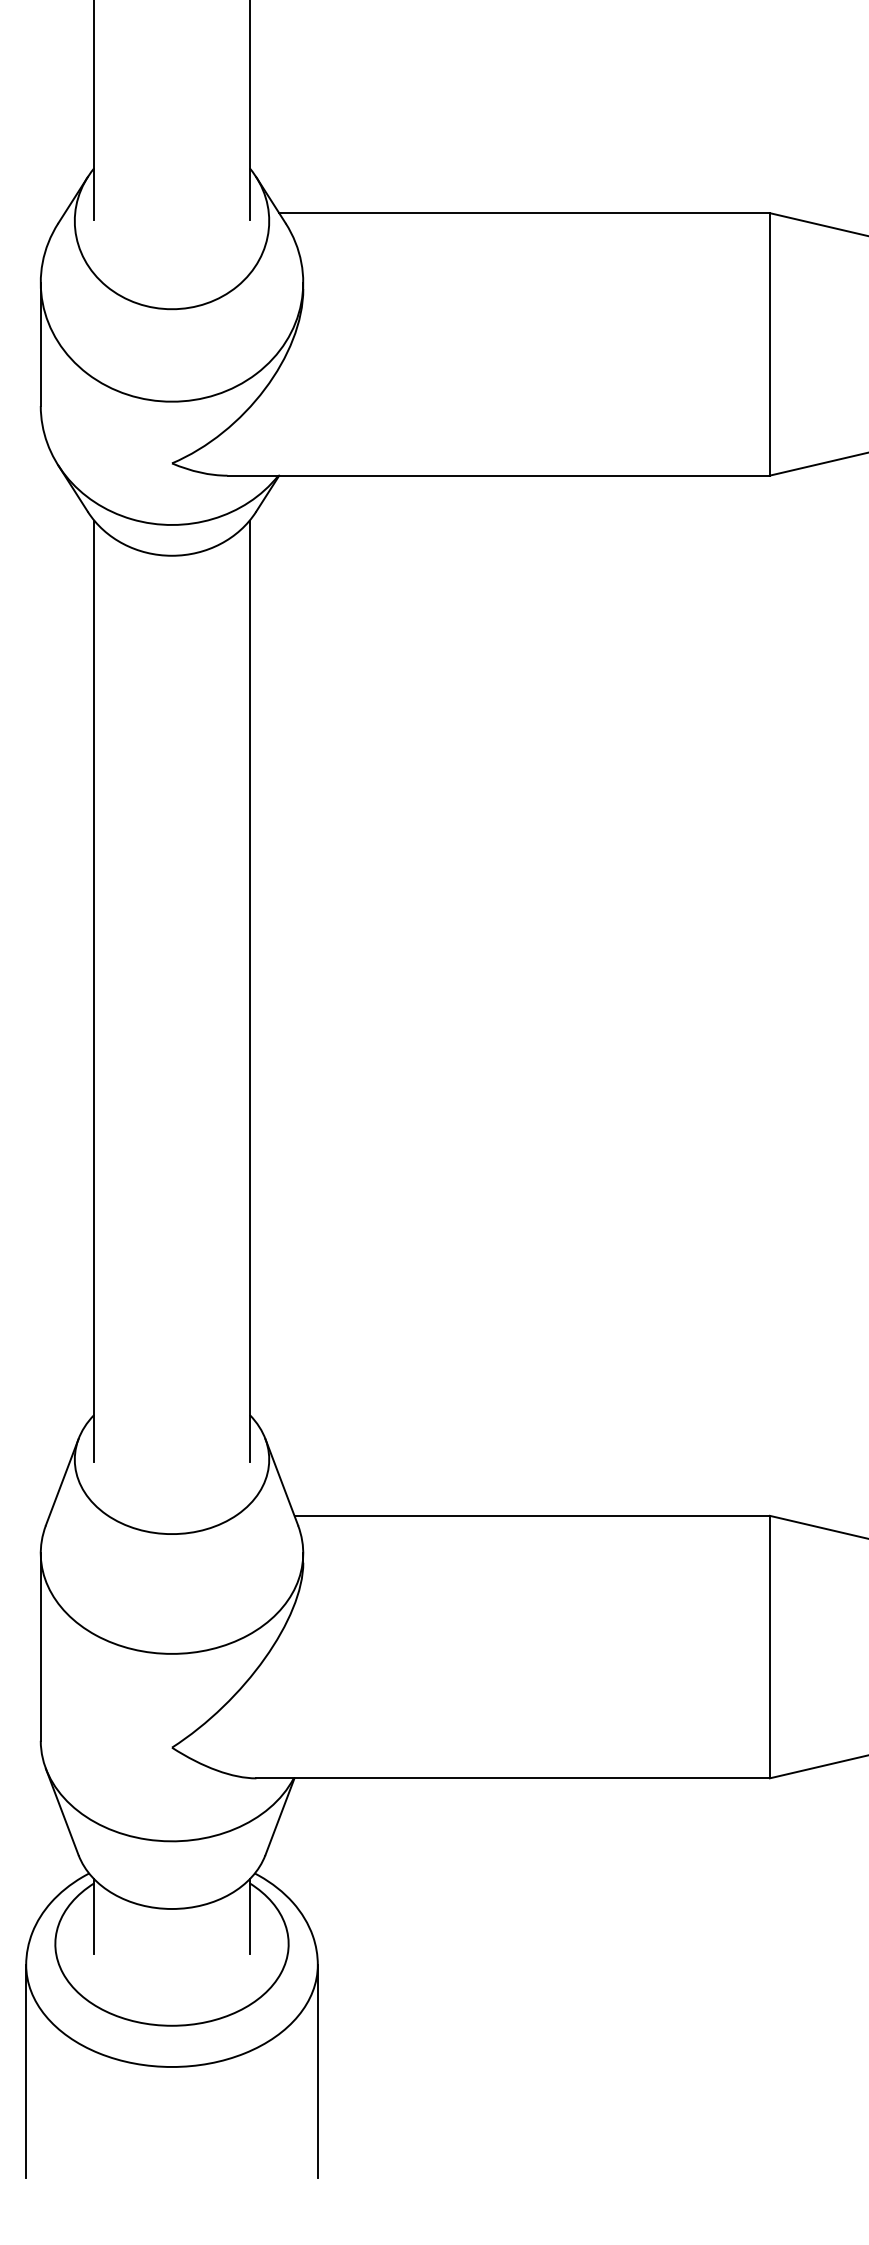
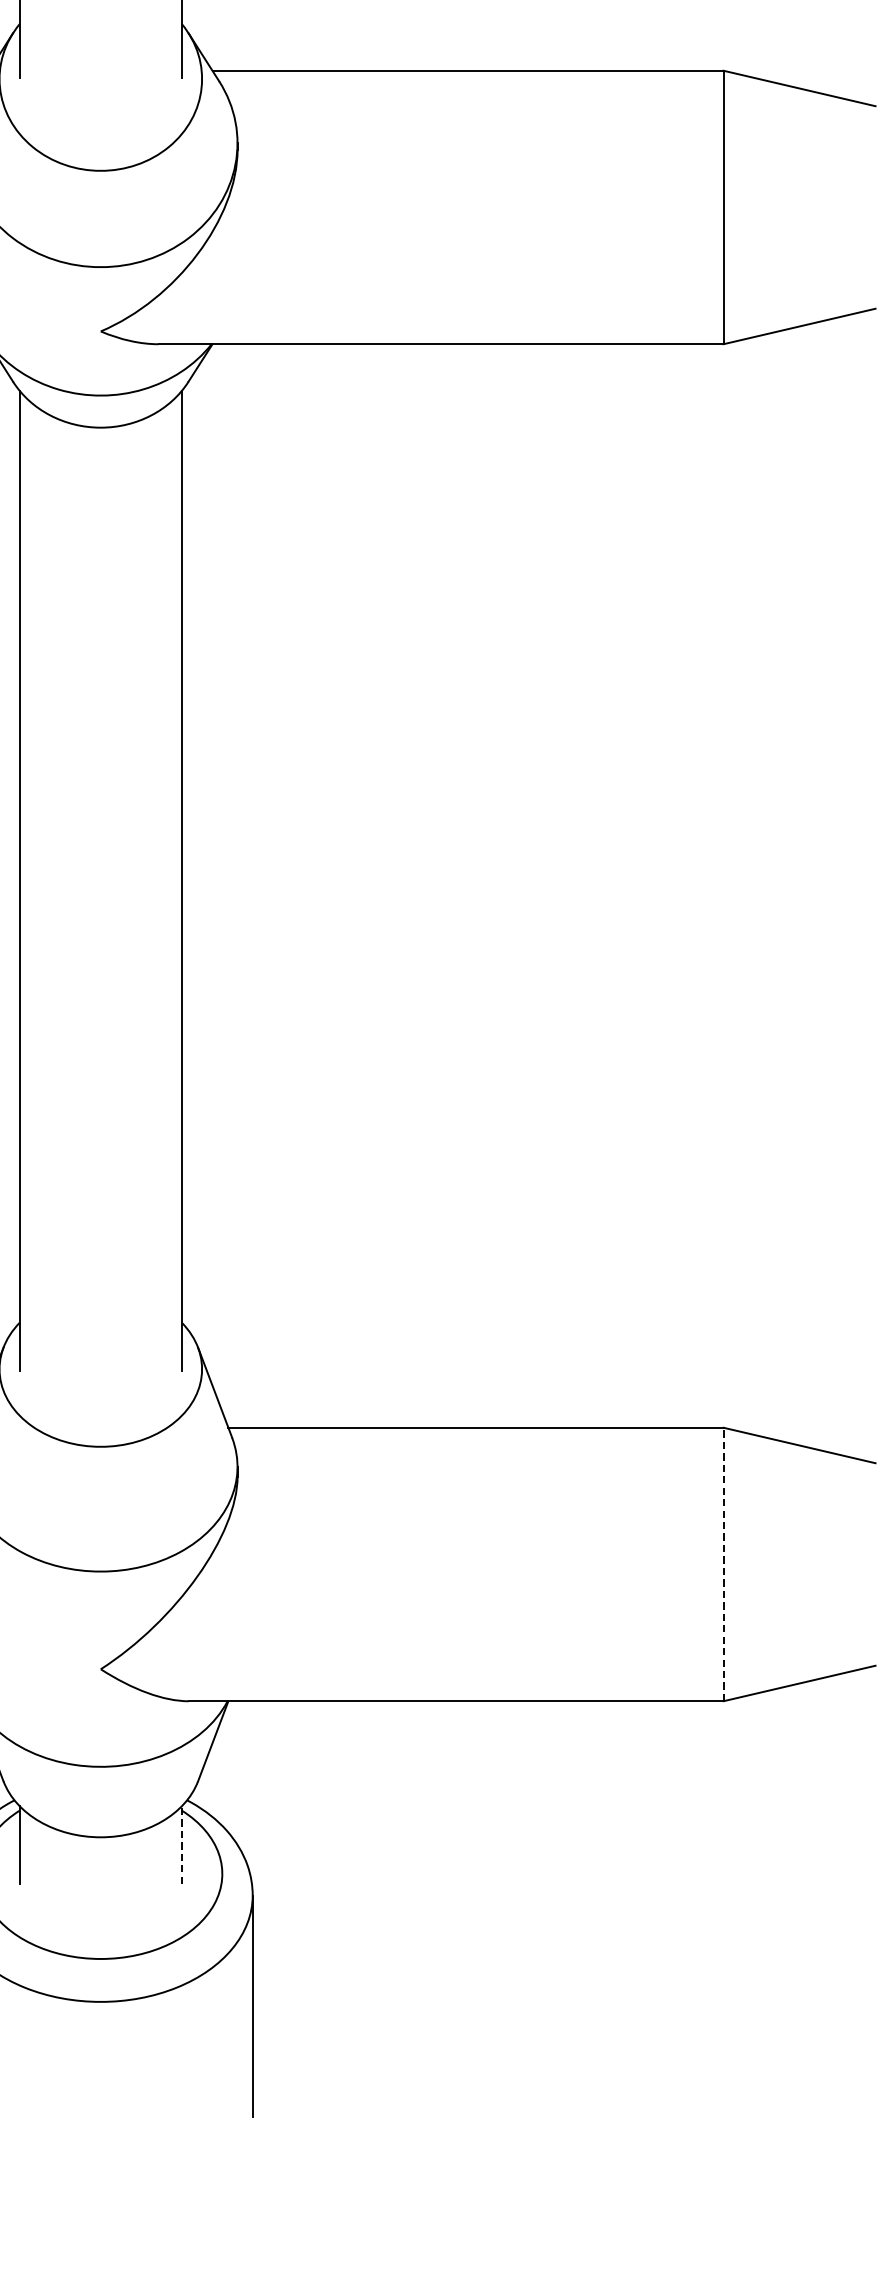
line: (769, 1646) -> (723, 1563), solid -> dashed
line: (249, 1915) -> (181, 1844), solid -> dashed

